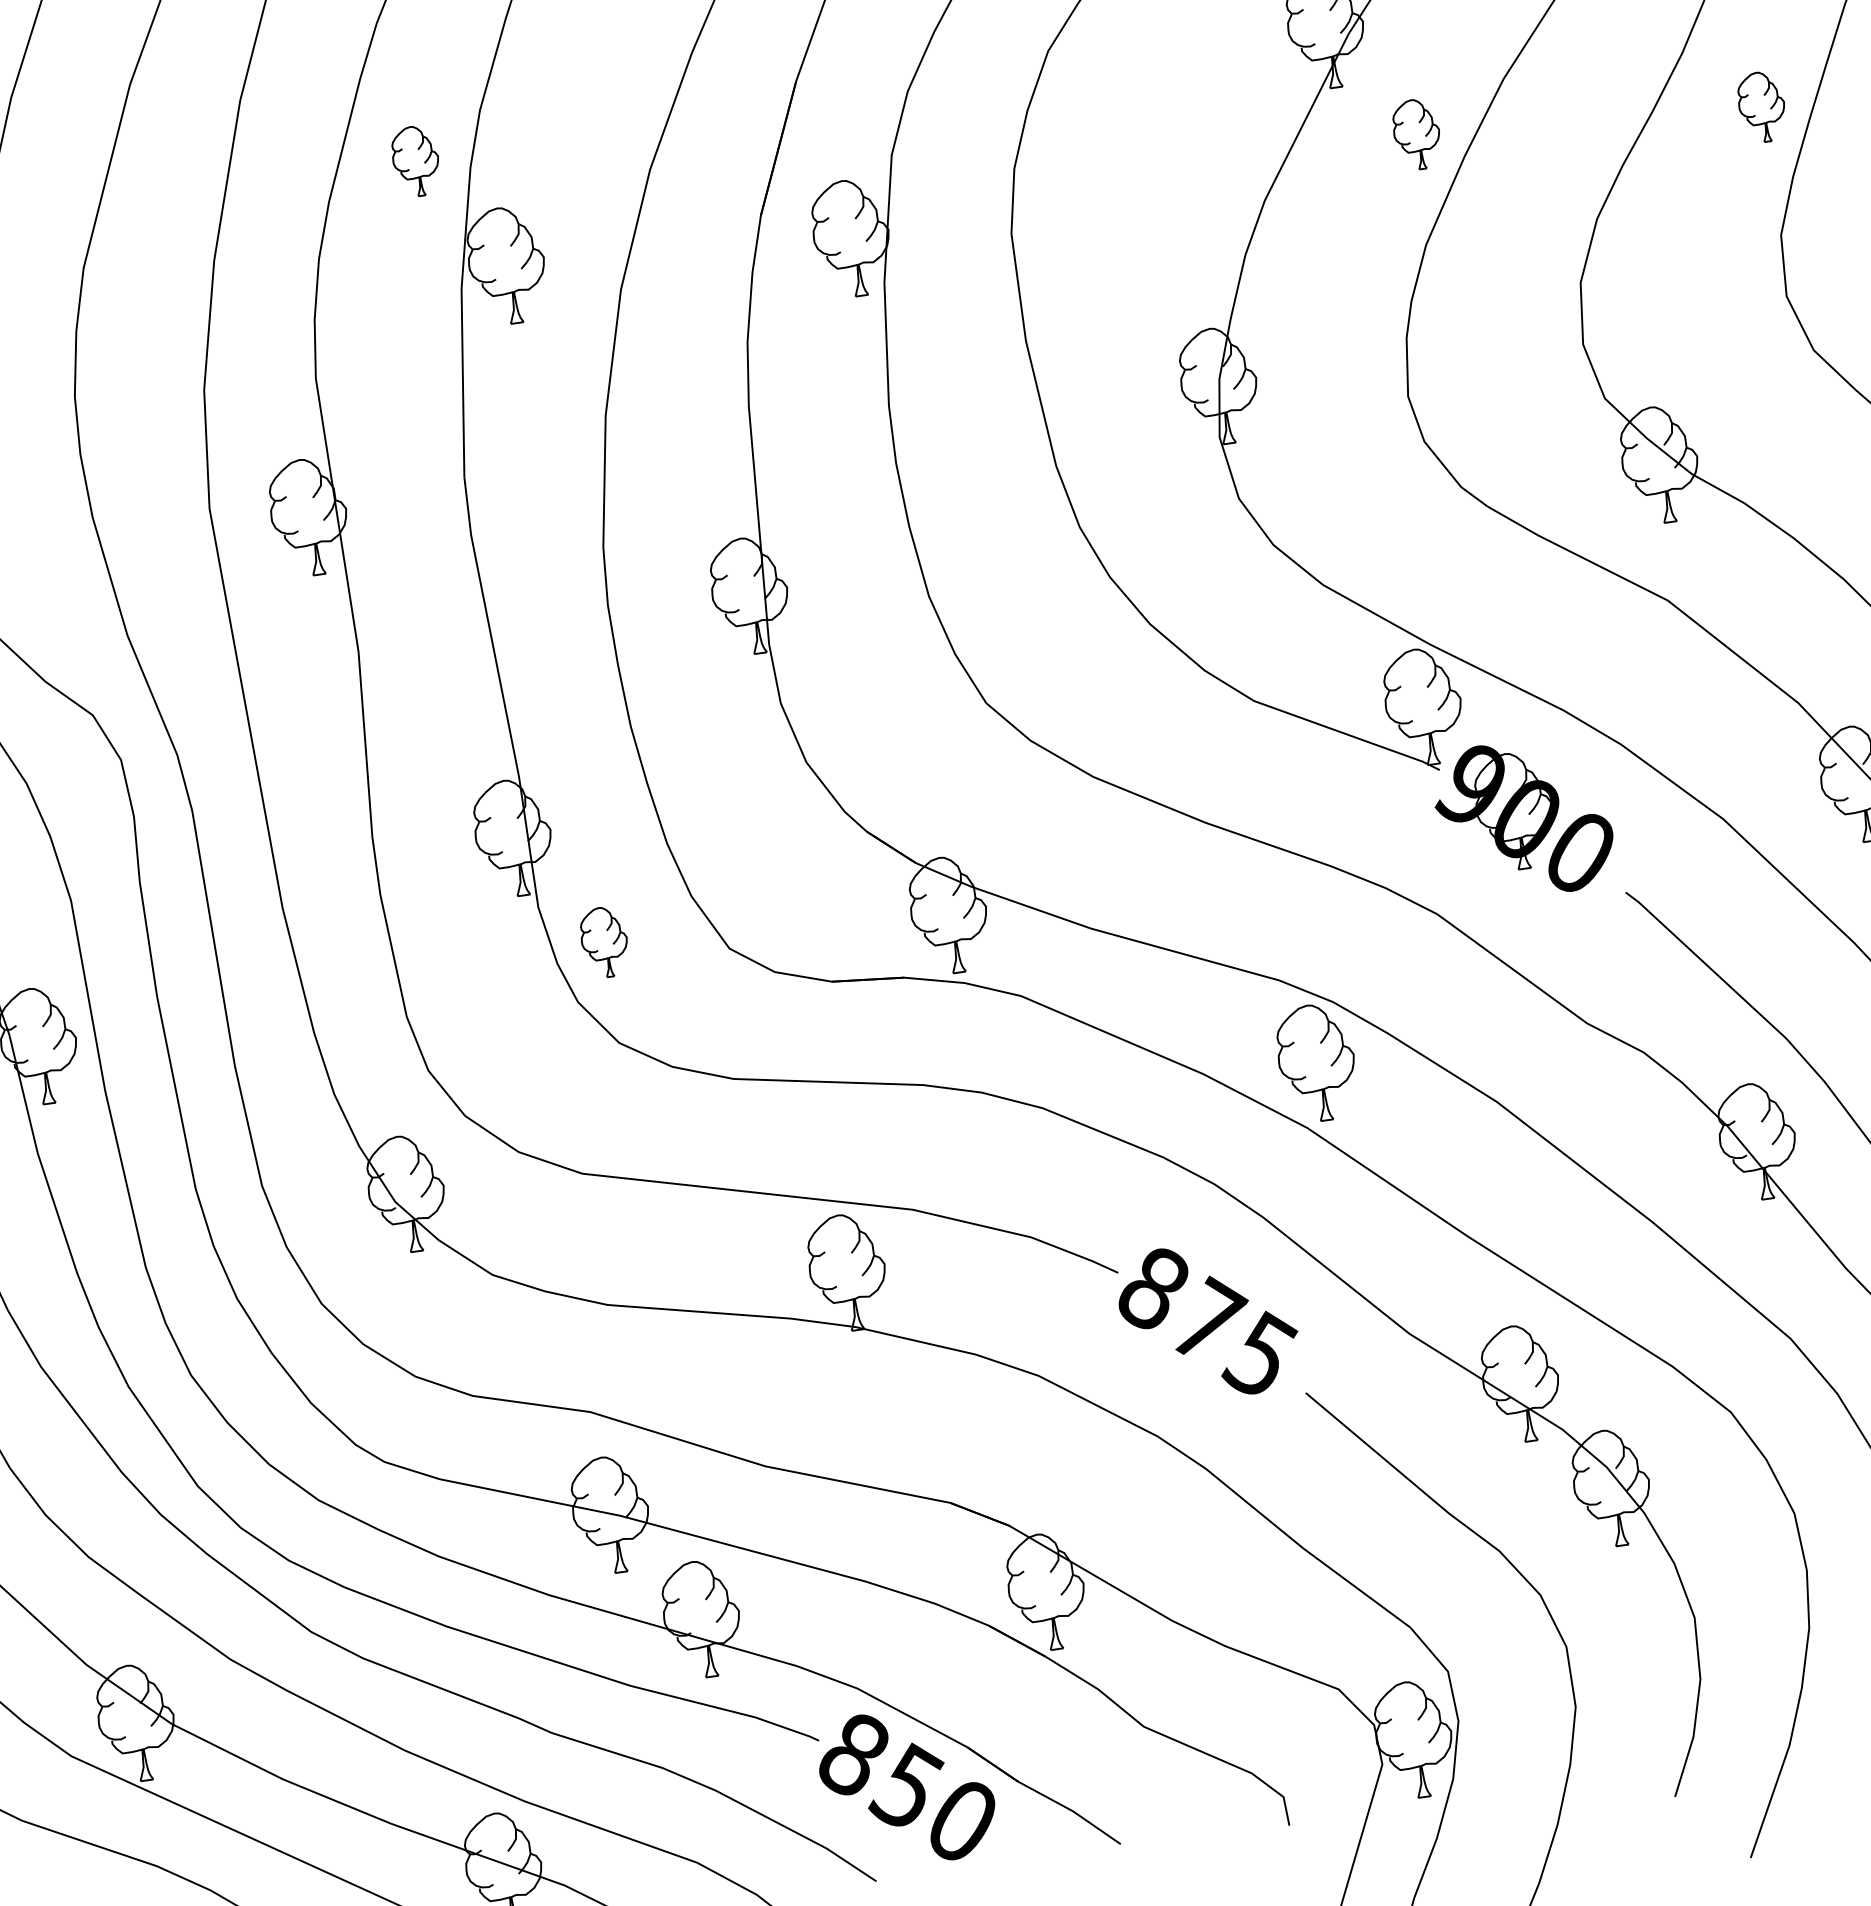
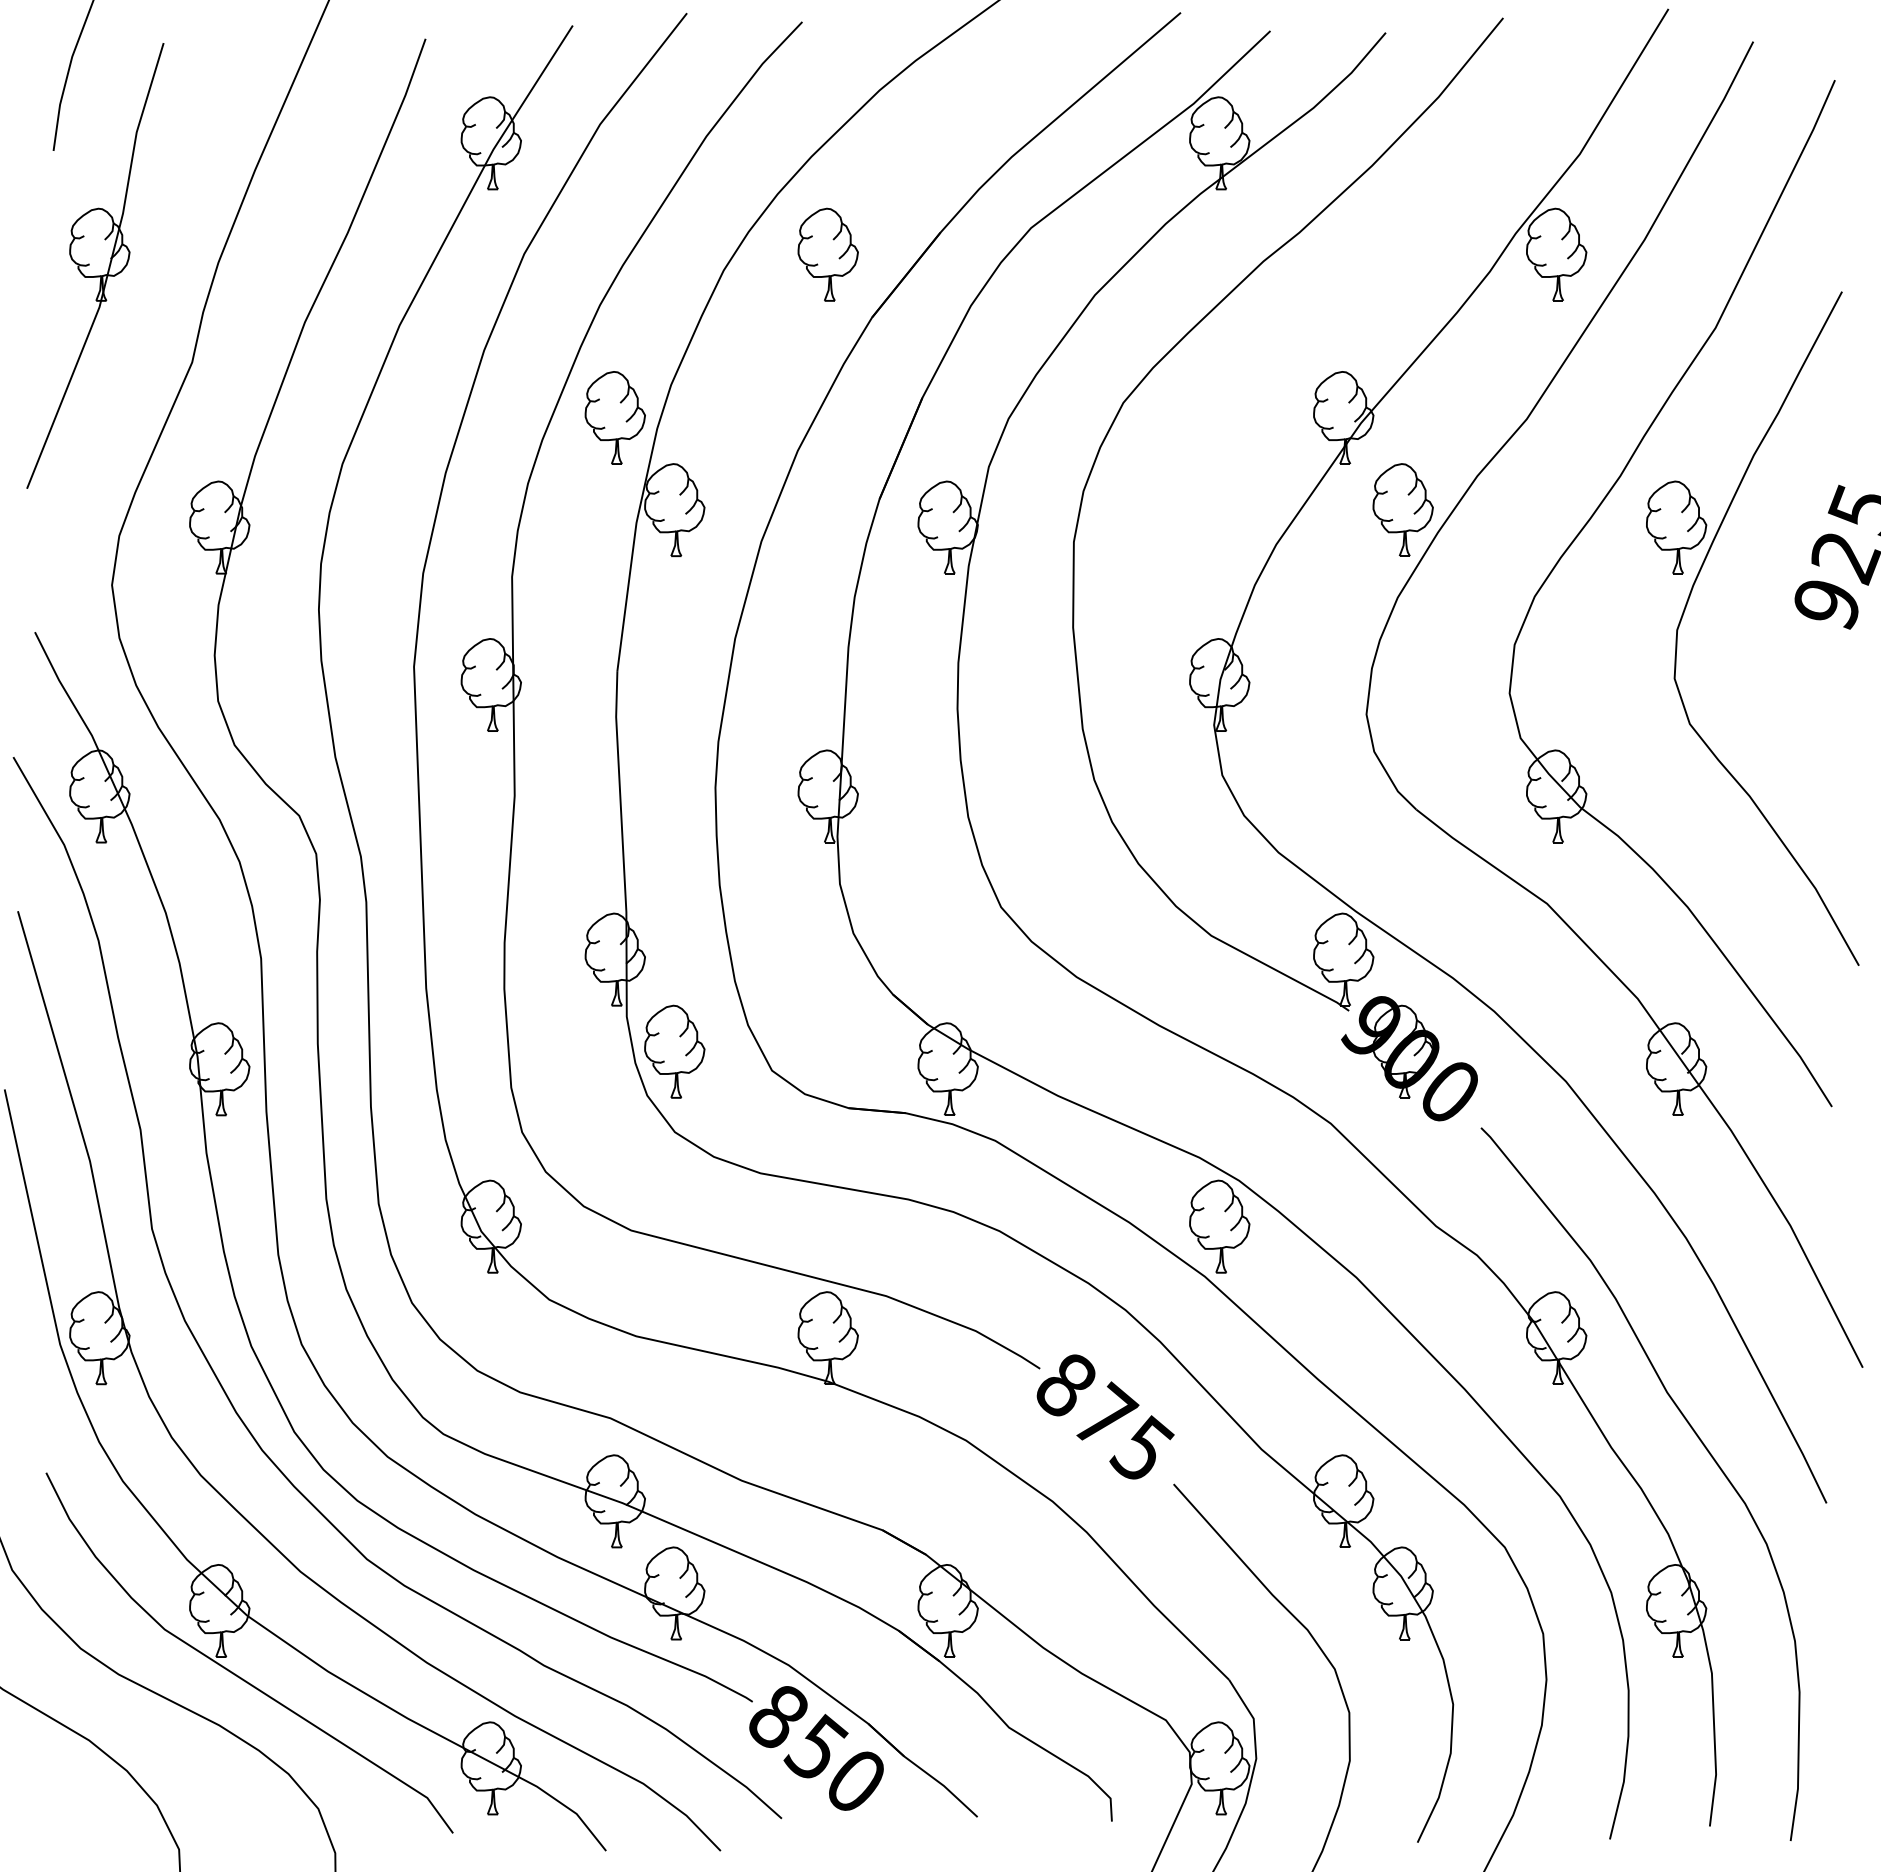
part: (1761, 107) -> (1676, 527), size x1.67
part: (1416, 134) -> (1402, 509), size x1.67
part: (415, 160) -> (614, 417), size x1.67
part: (604, 942) -> (674, 1051), size x1.67

